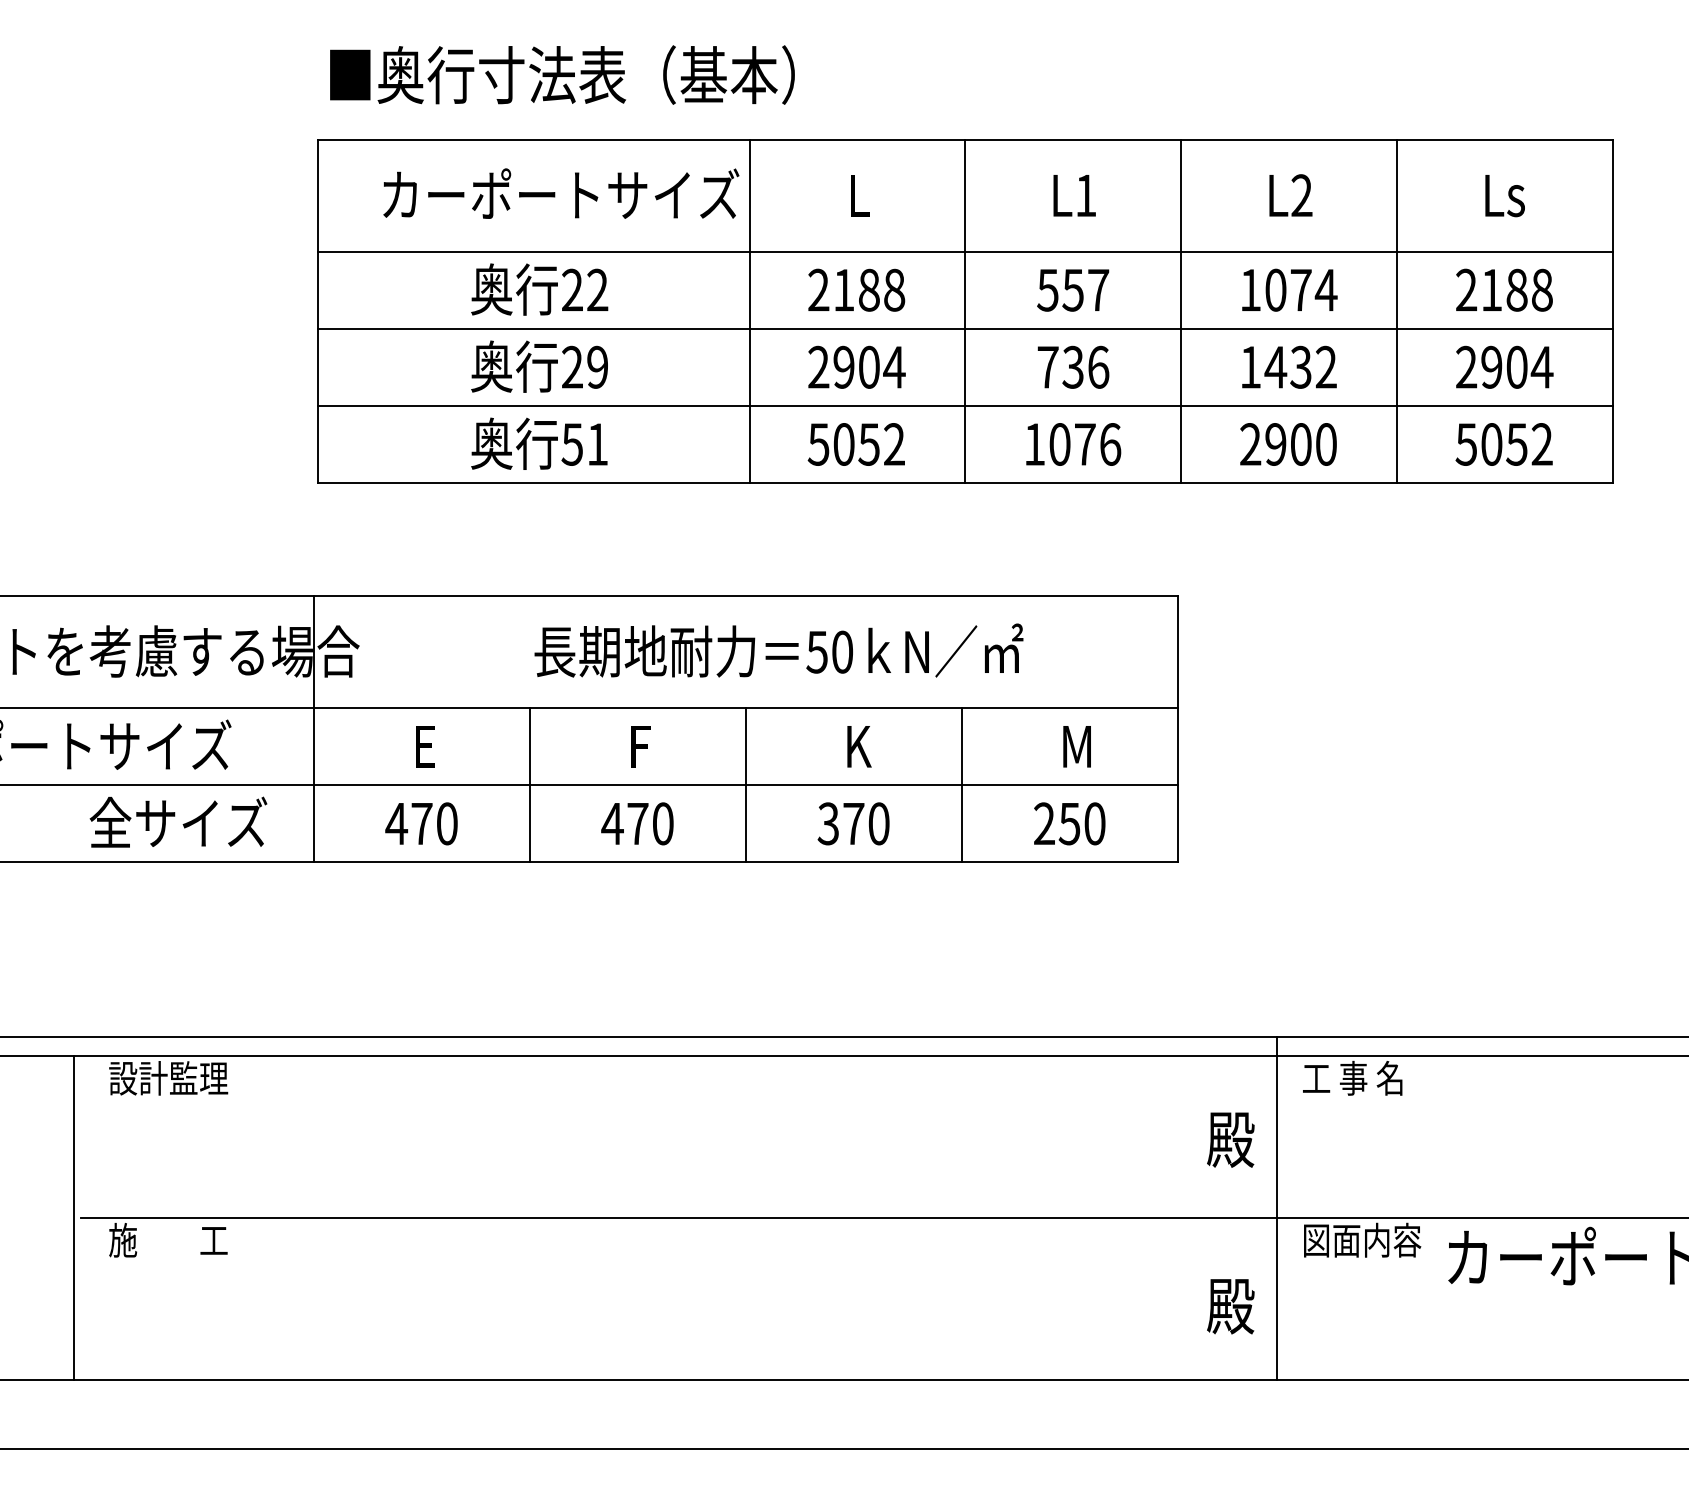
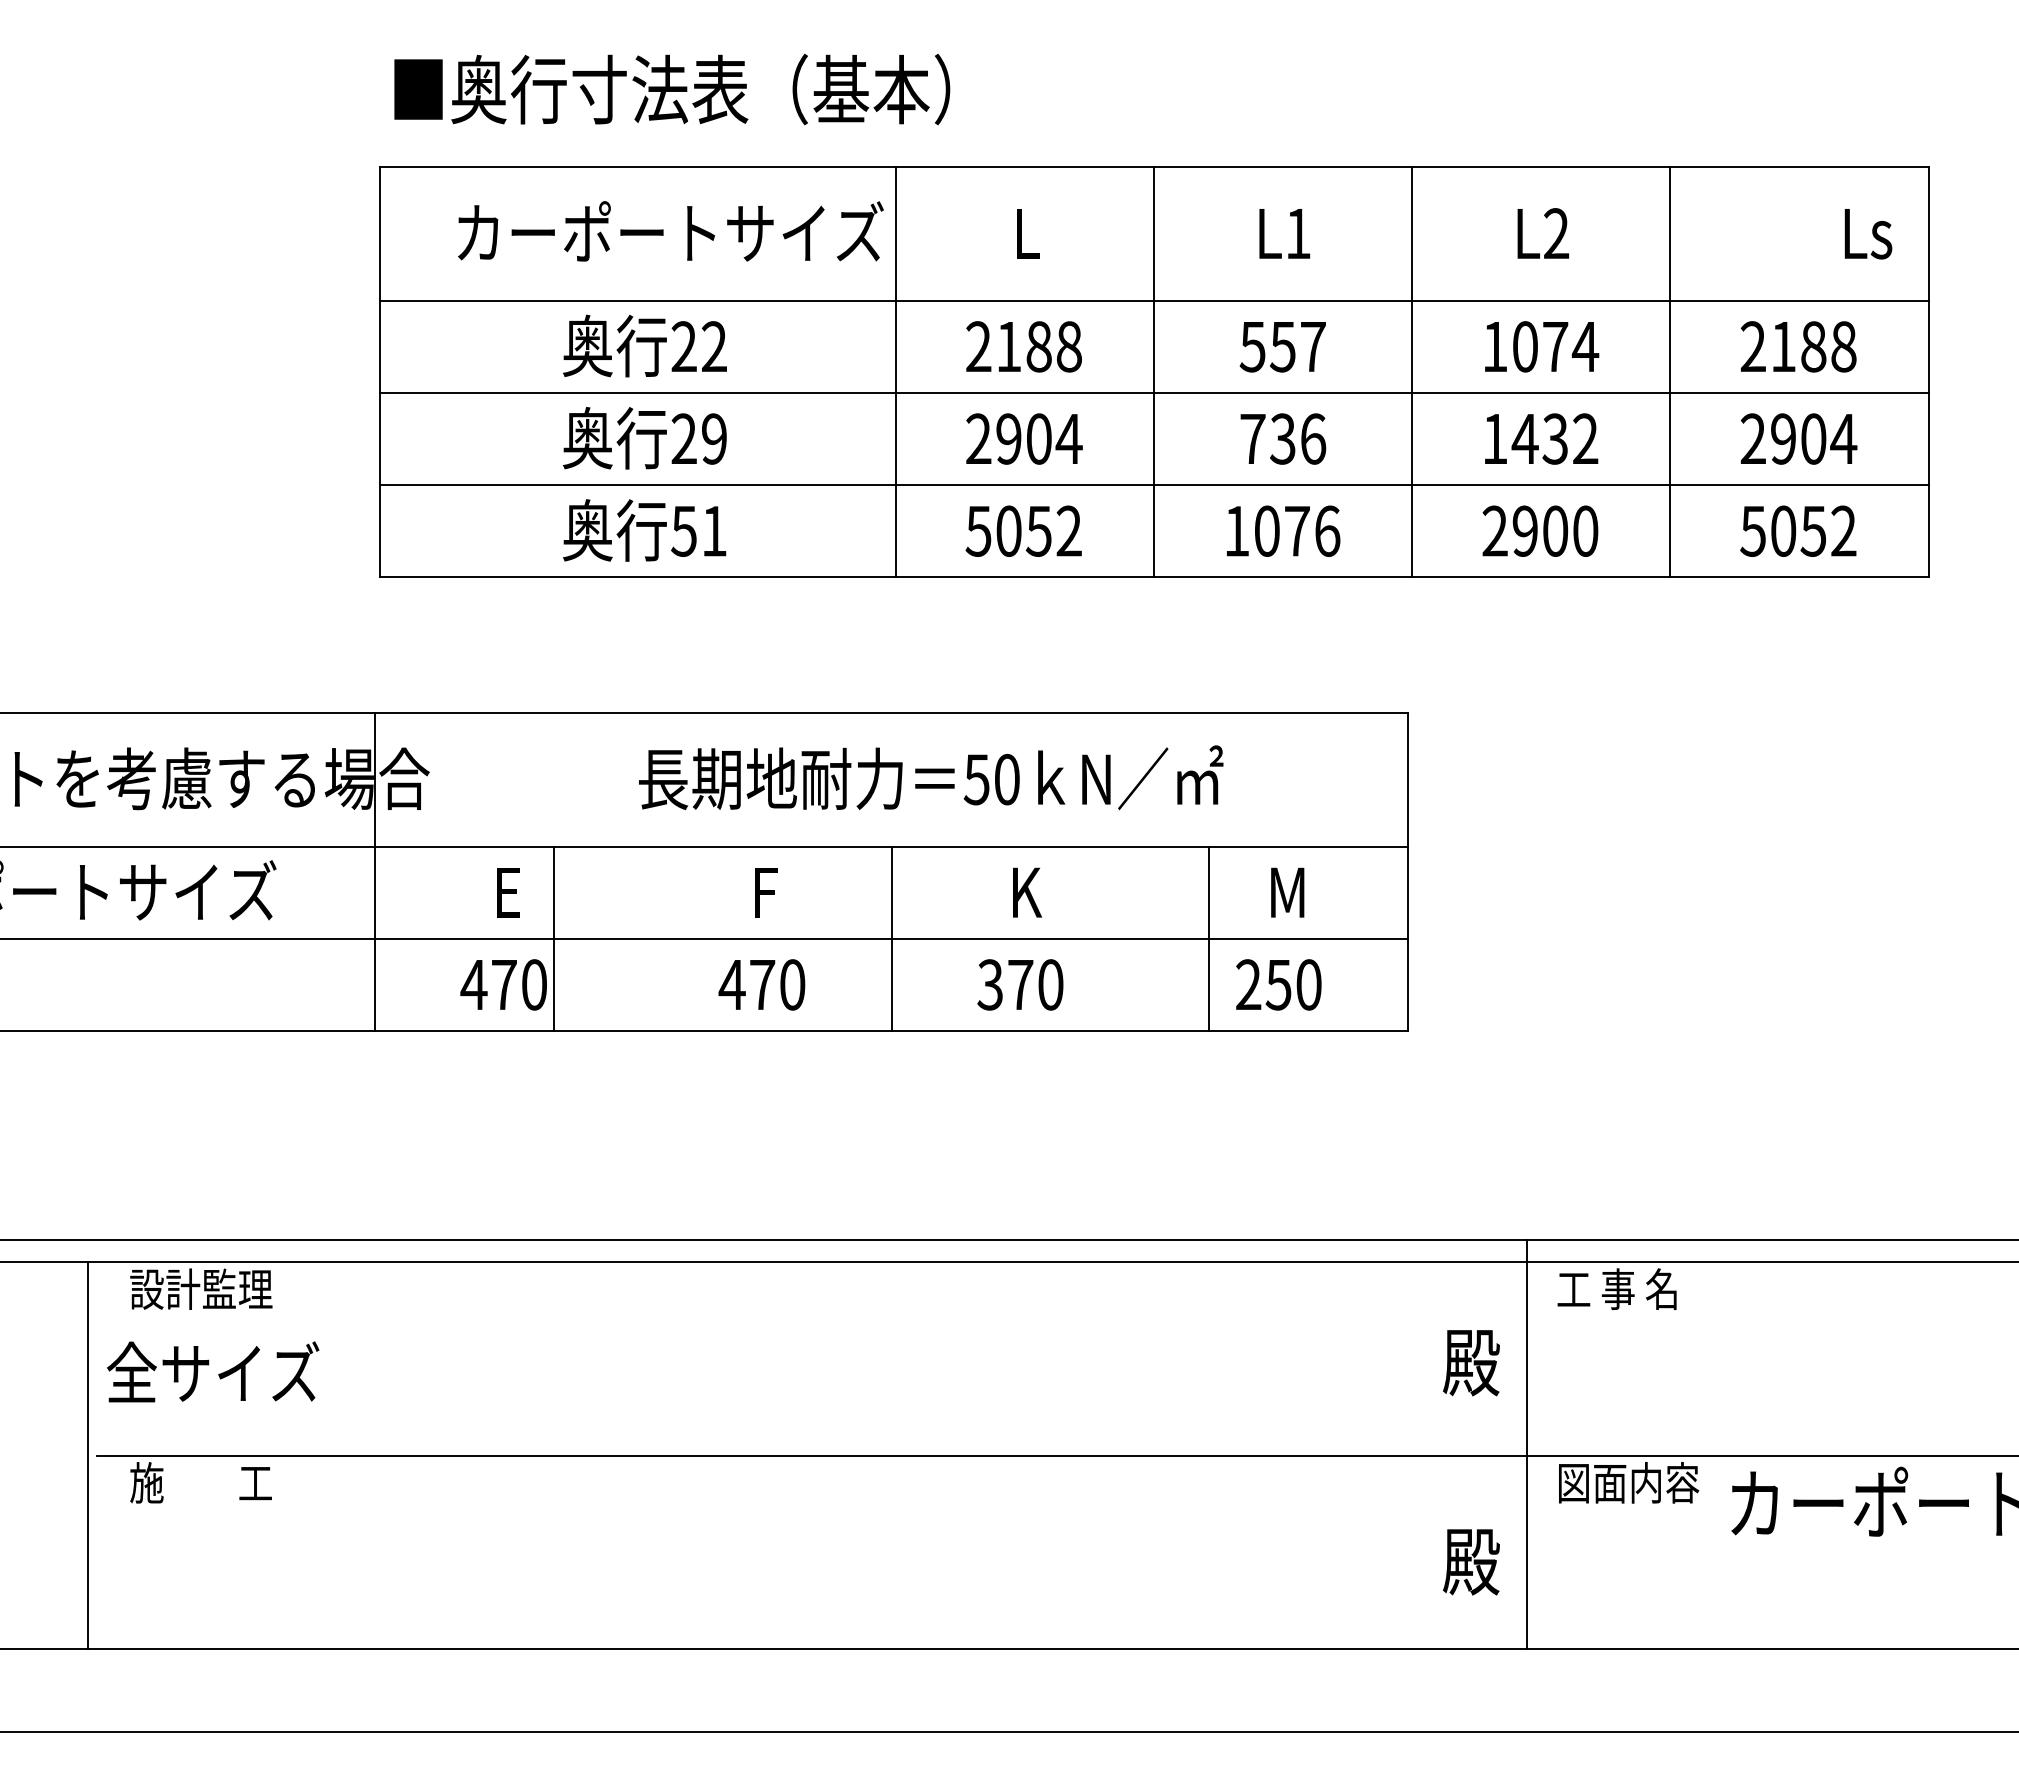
text: (1505, 196) -> (1868, 234), moved
line: (530, 785) -> (554, 938), moved
line: (961, 785) -> (1208, 938), moved
text: (178, 821) -> (213, 1371), moved

